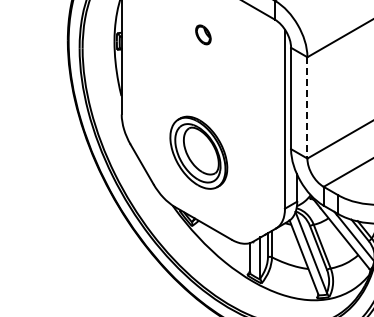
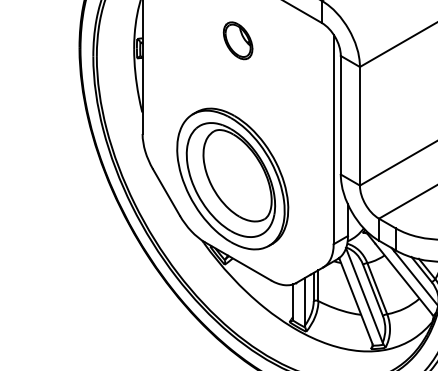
part: (203, 34) -> (238, 40), size x1.67
line: (307, 107) -> (360, 125), dashed -> solid
part: (198, 152) -> (232, 178), size x1.67

